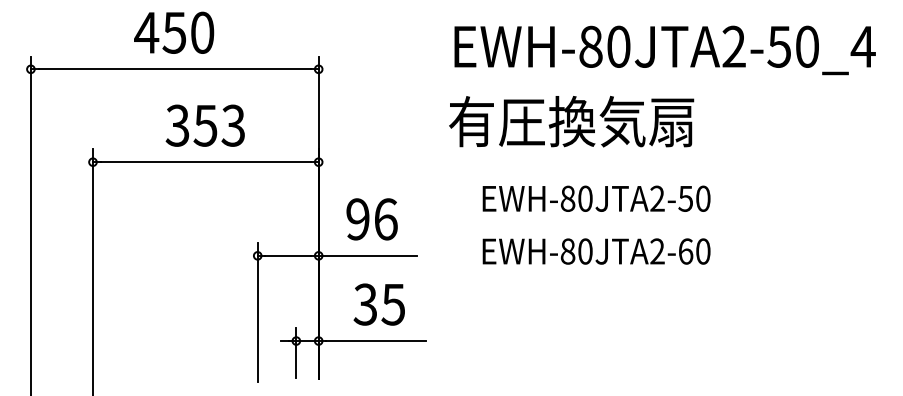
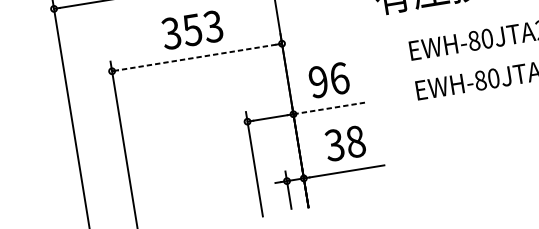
line: (205, 162) -> (196, 57), solid -> dashed
line: (368, 255) -> (330, 107), solid -> dashed
text: (393, 304) -> (355, 141), 35 -> 38

